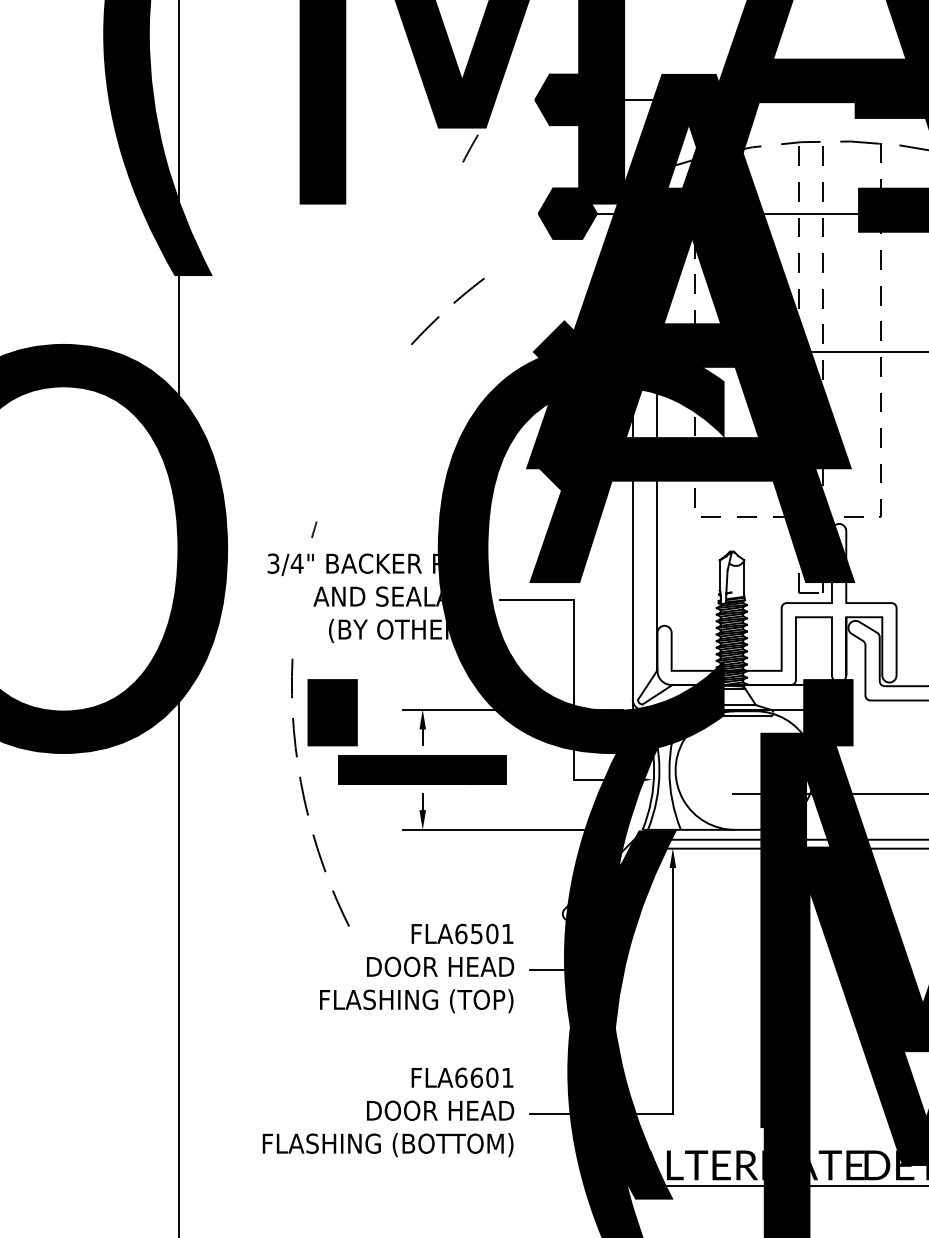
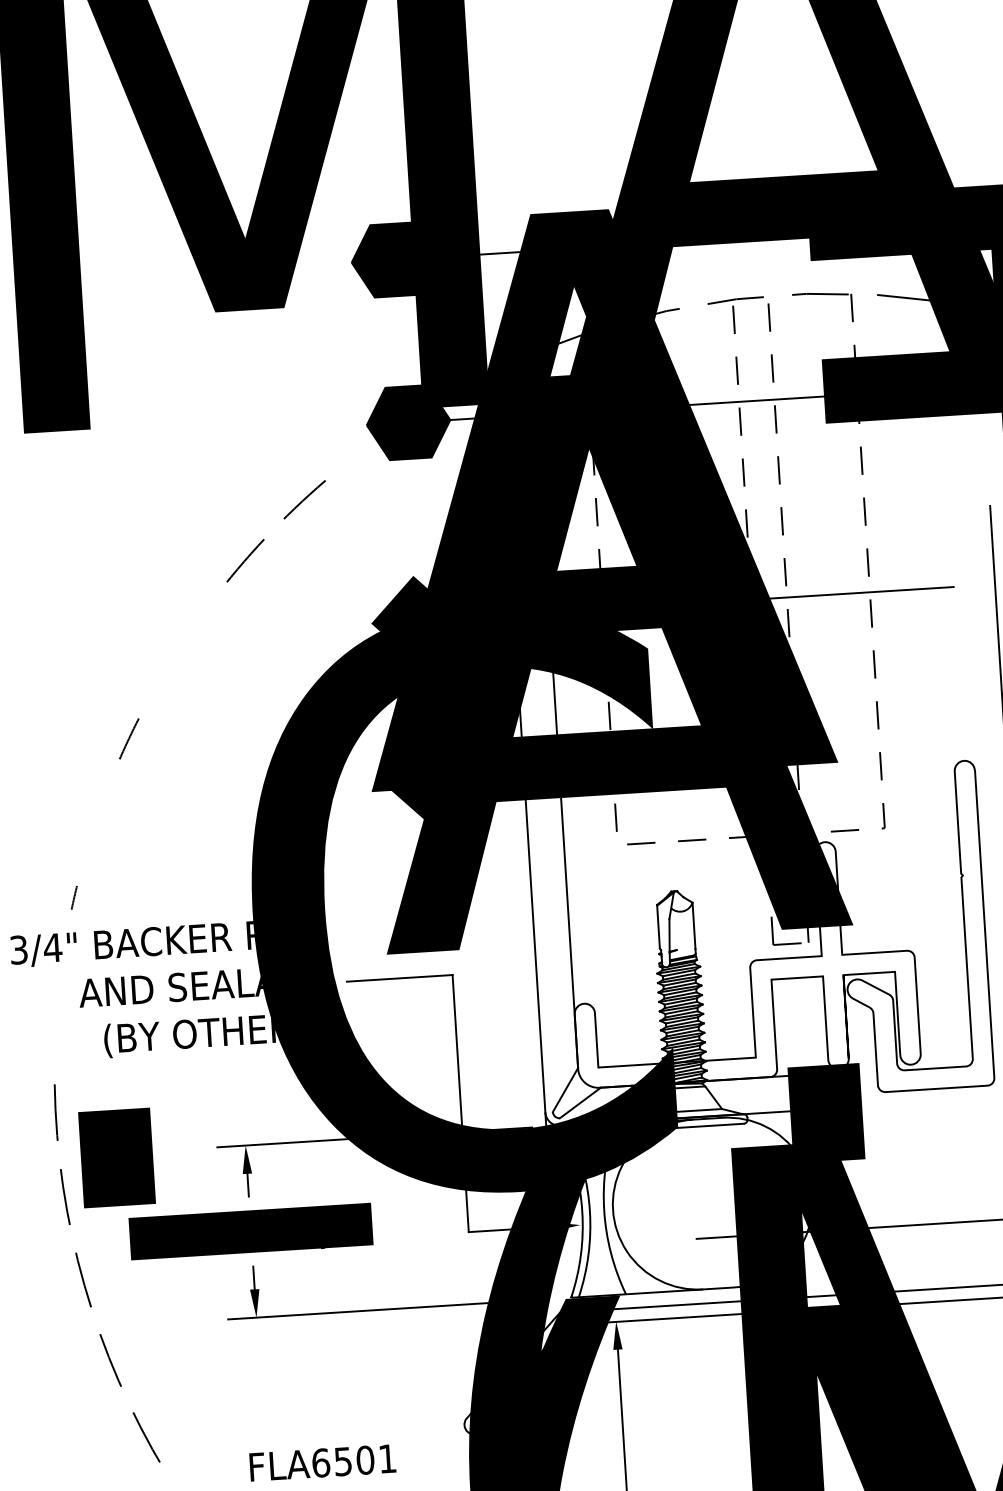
line: (470, 148) -> (129, 738), moved
arc: (453, 303) -> (283, 519), moved

